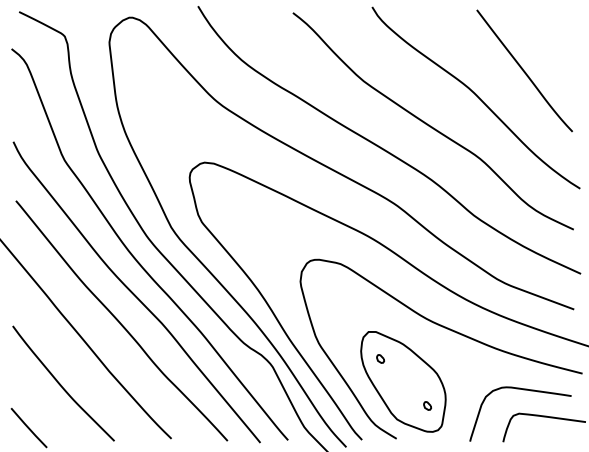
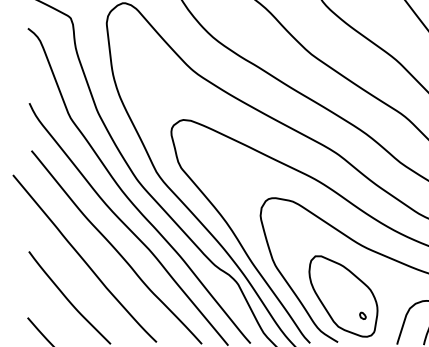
part: (380, 358) -> (325, 277), removed

